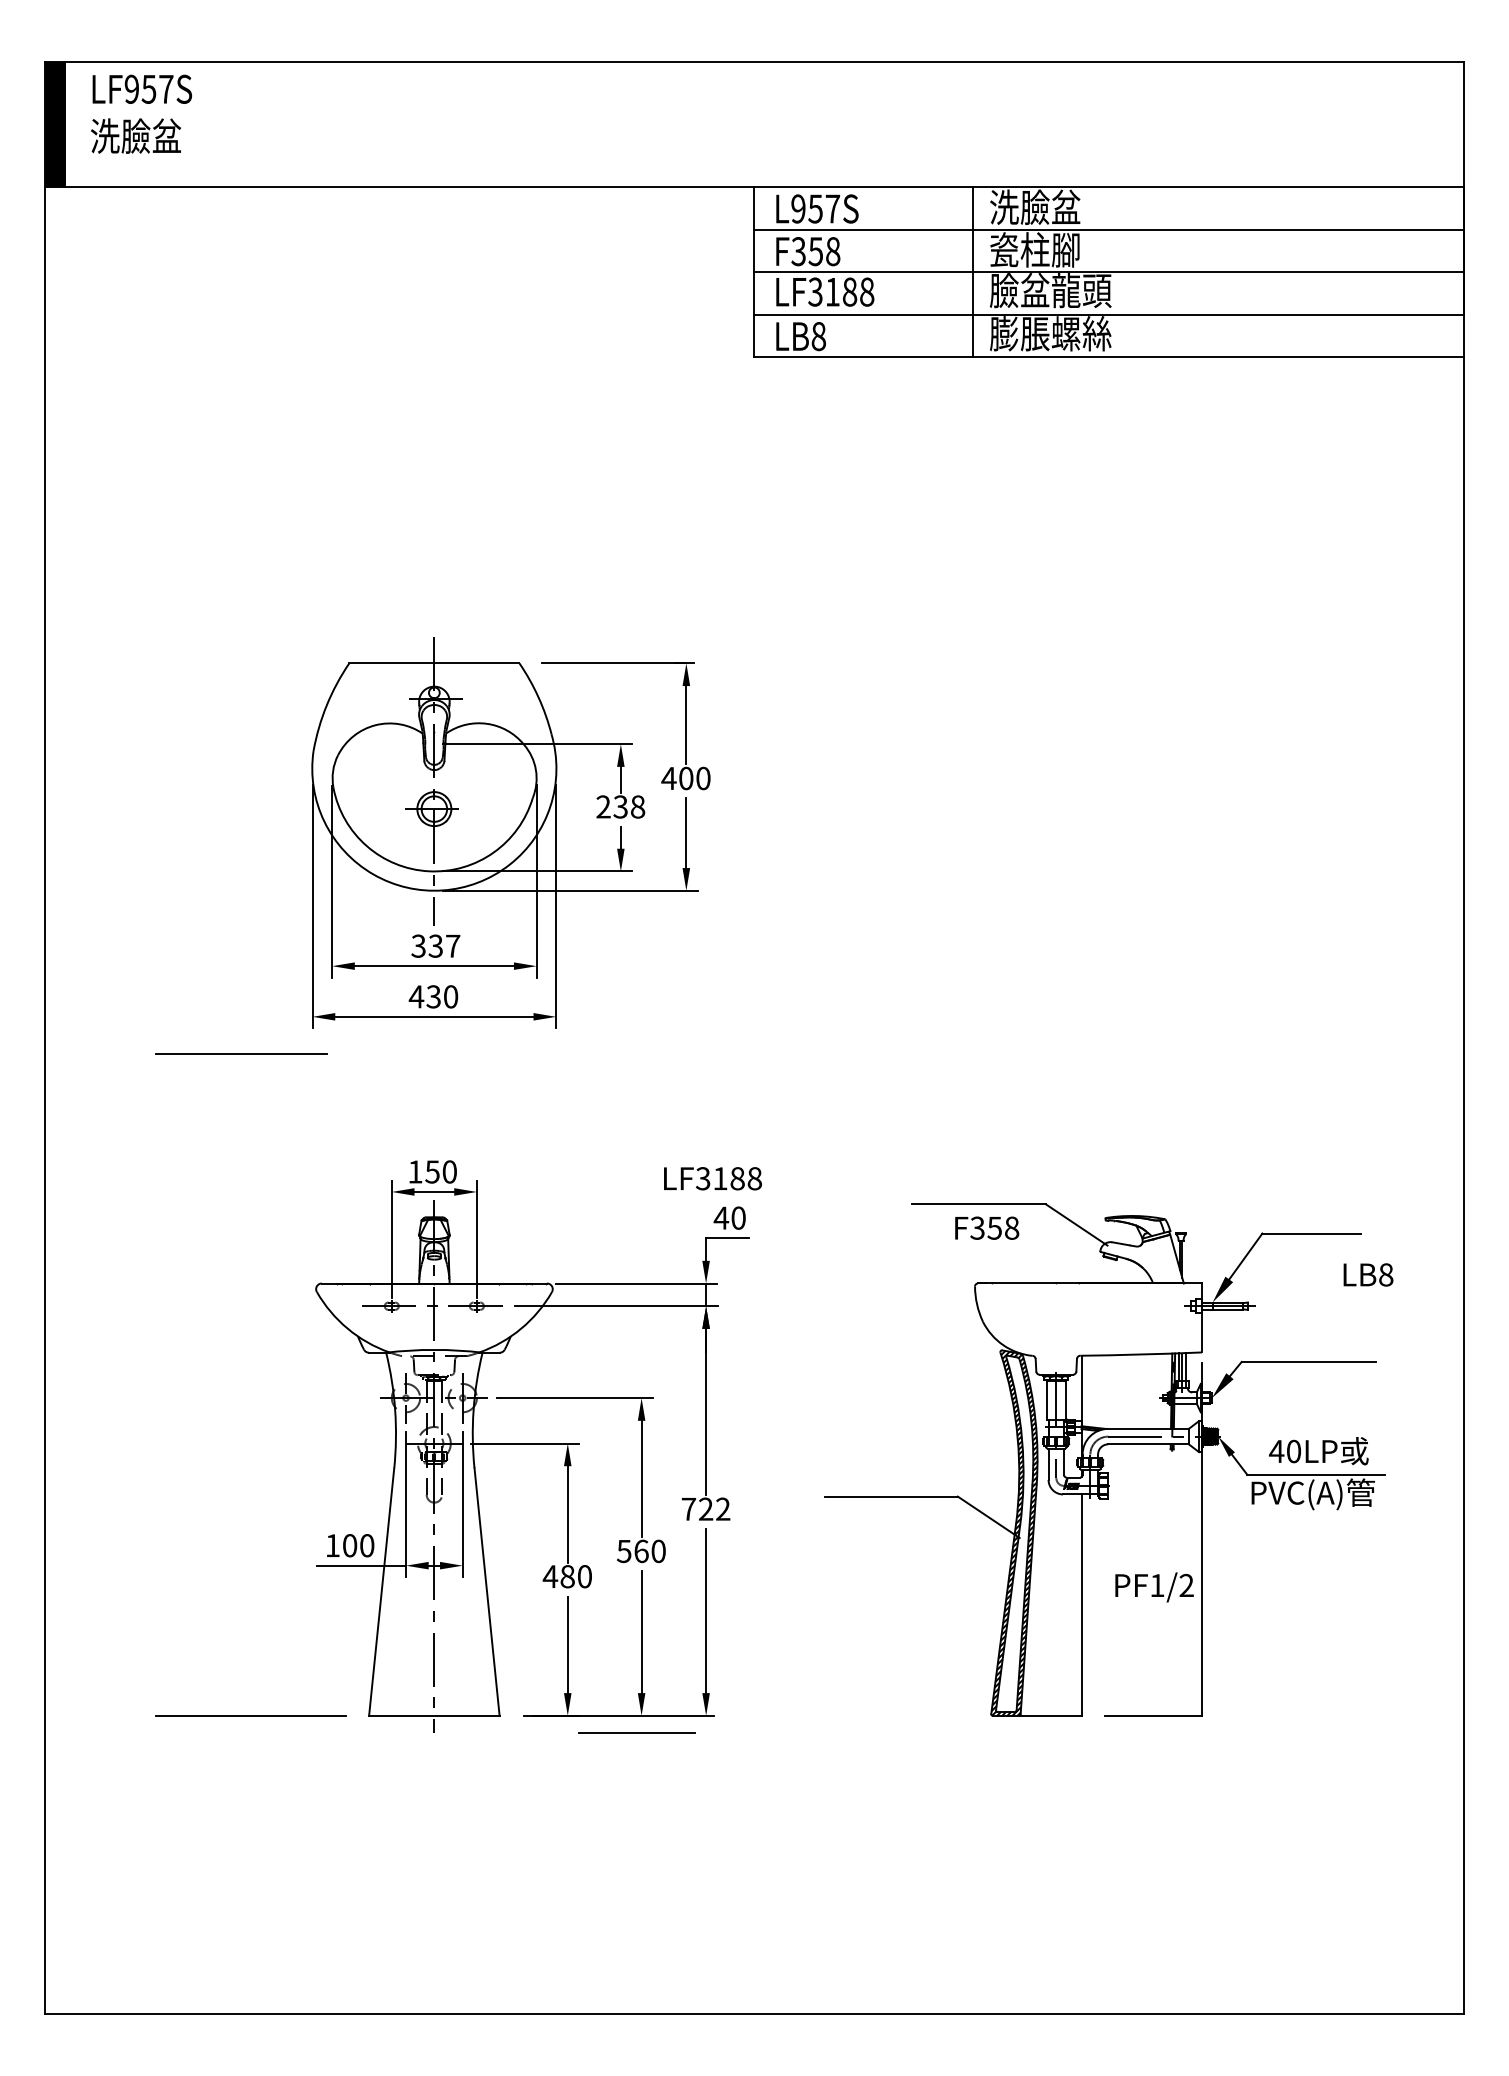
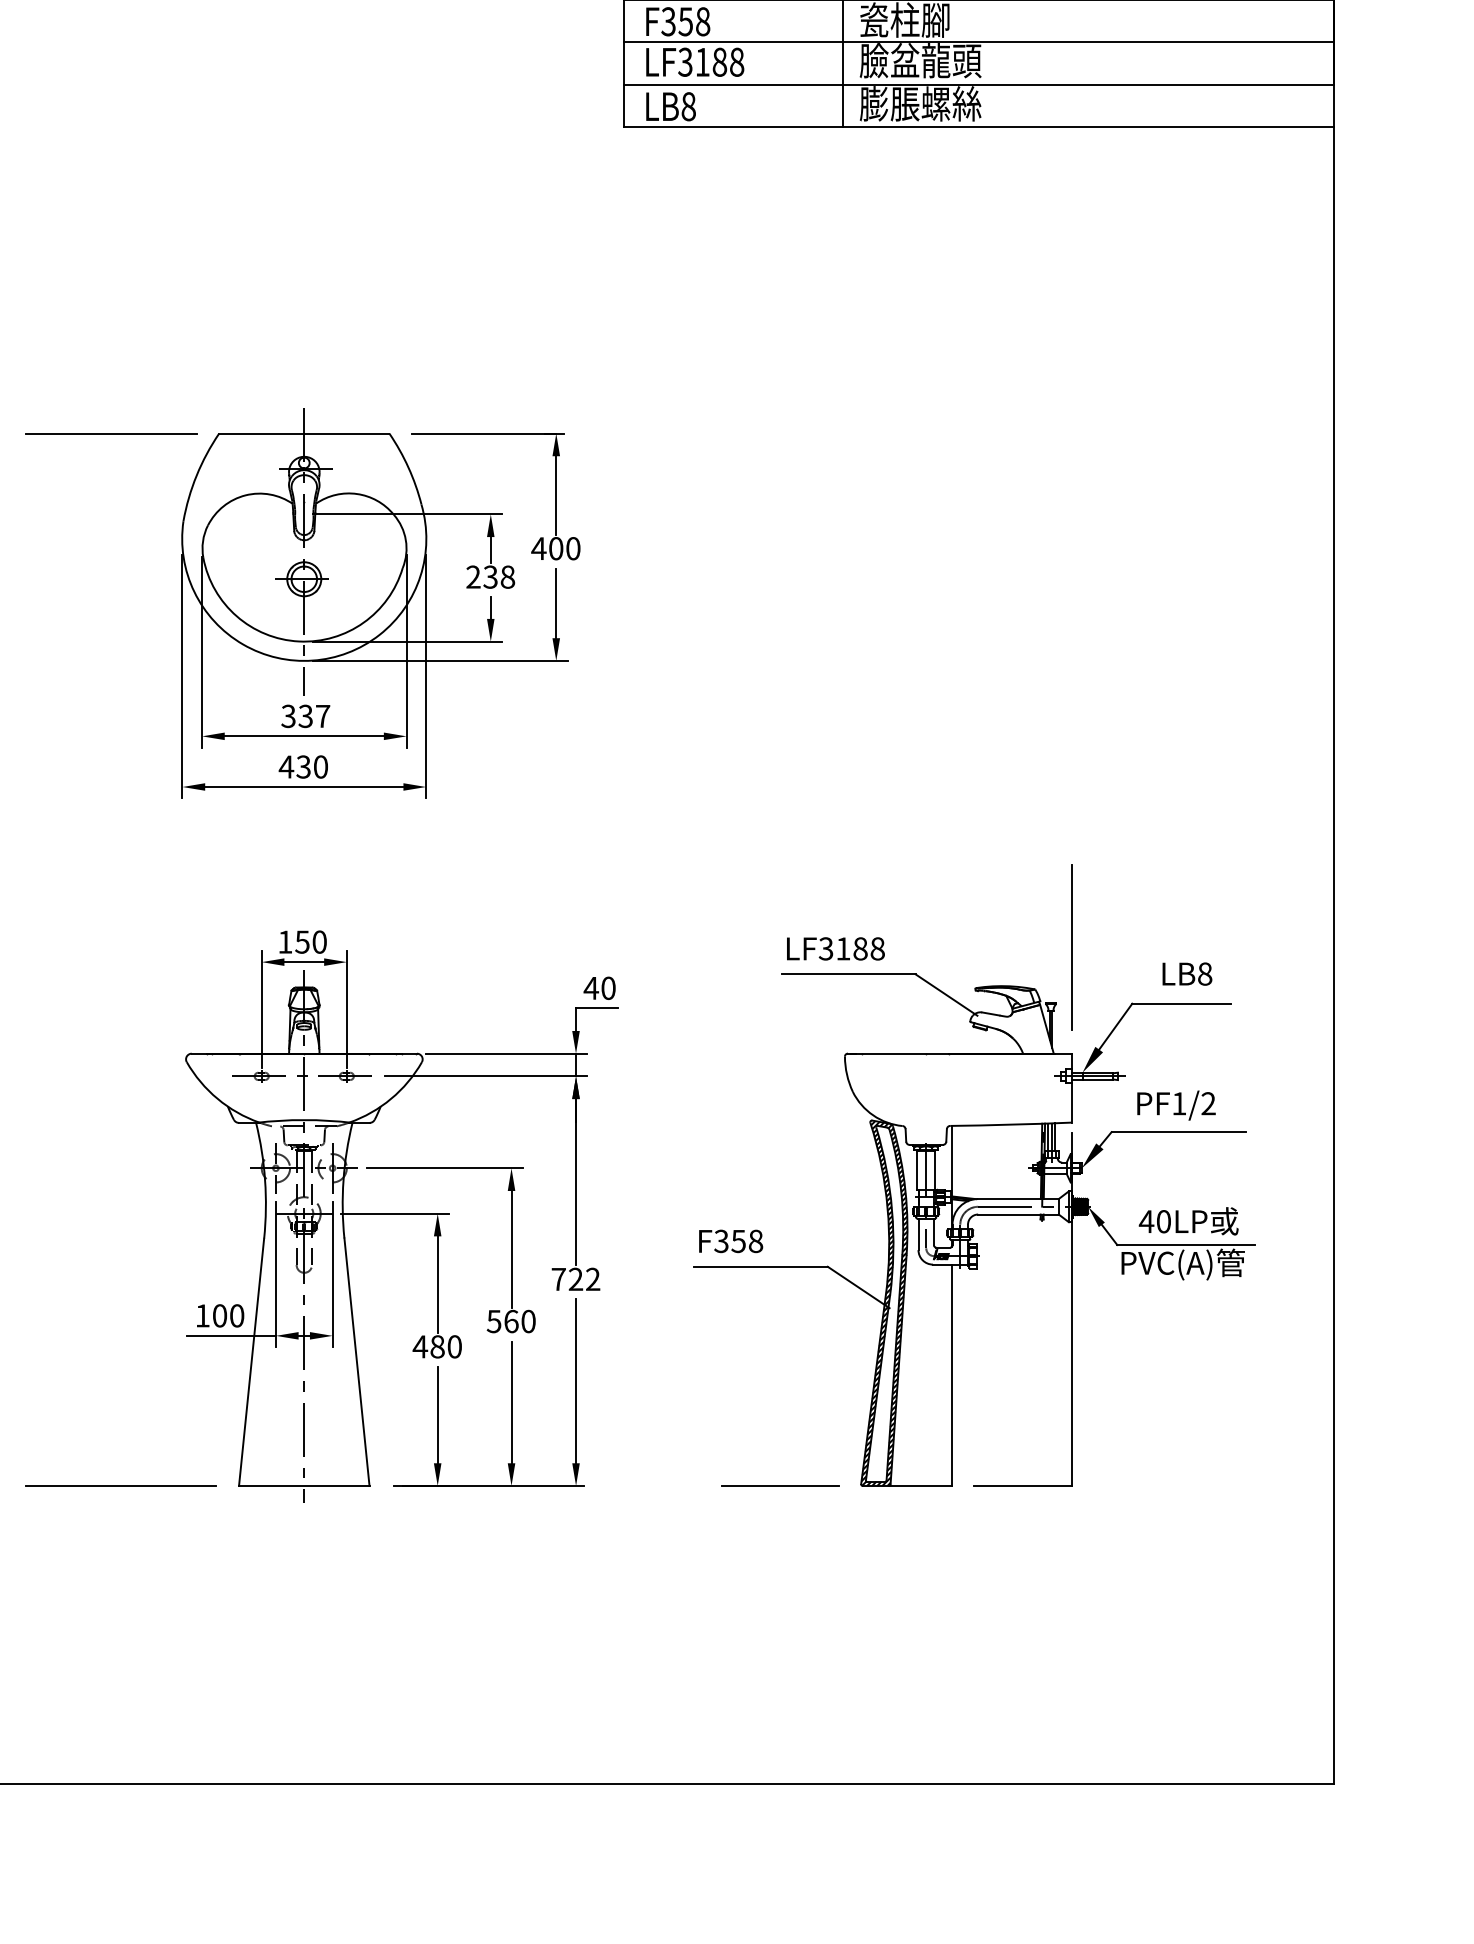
line: (241, 1053) -> (111, 432), moved
line: (1201, 1176) -> (1071, 946), added
text: (712, 1178) -> (835, 948), moved
text: (987, 1227) -> (731, 1240), moved
text: (1368, 1274) -> (1187, 973), moved
text: (1154, 1587) -> (1176, 1105), moved
line: (636, 1732) -> (780, 1485), moved

